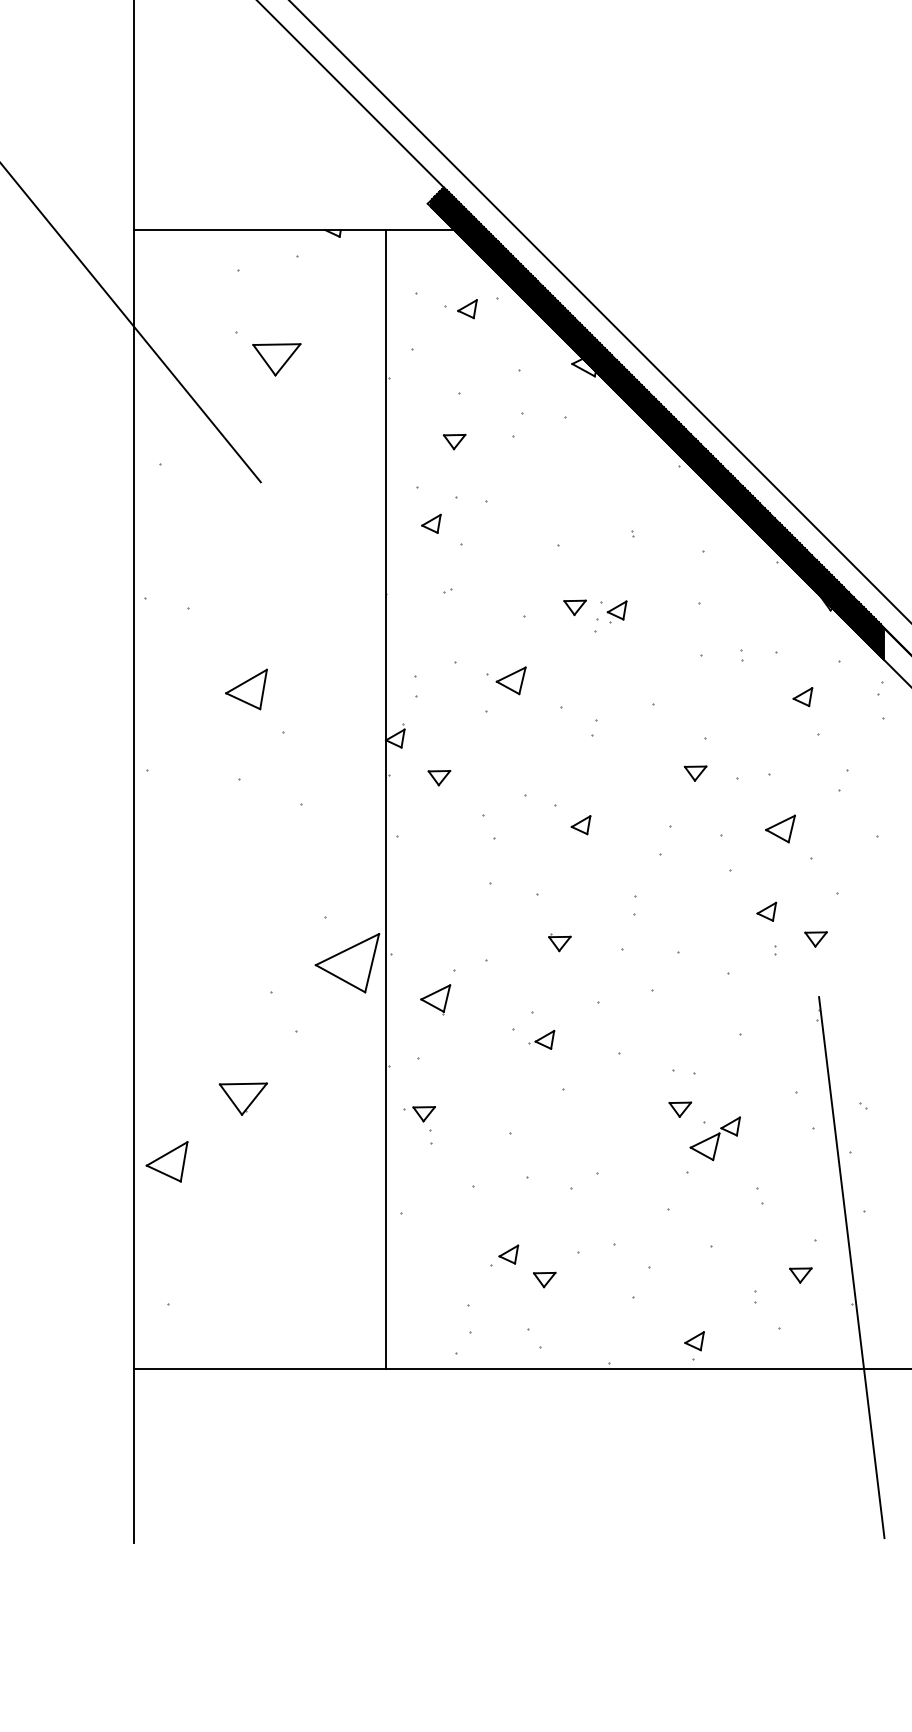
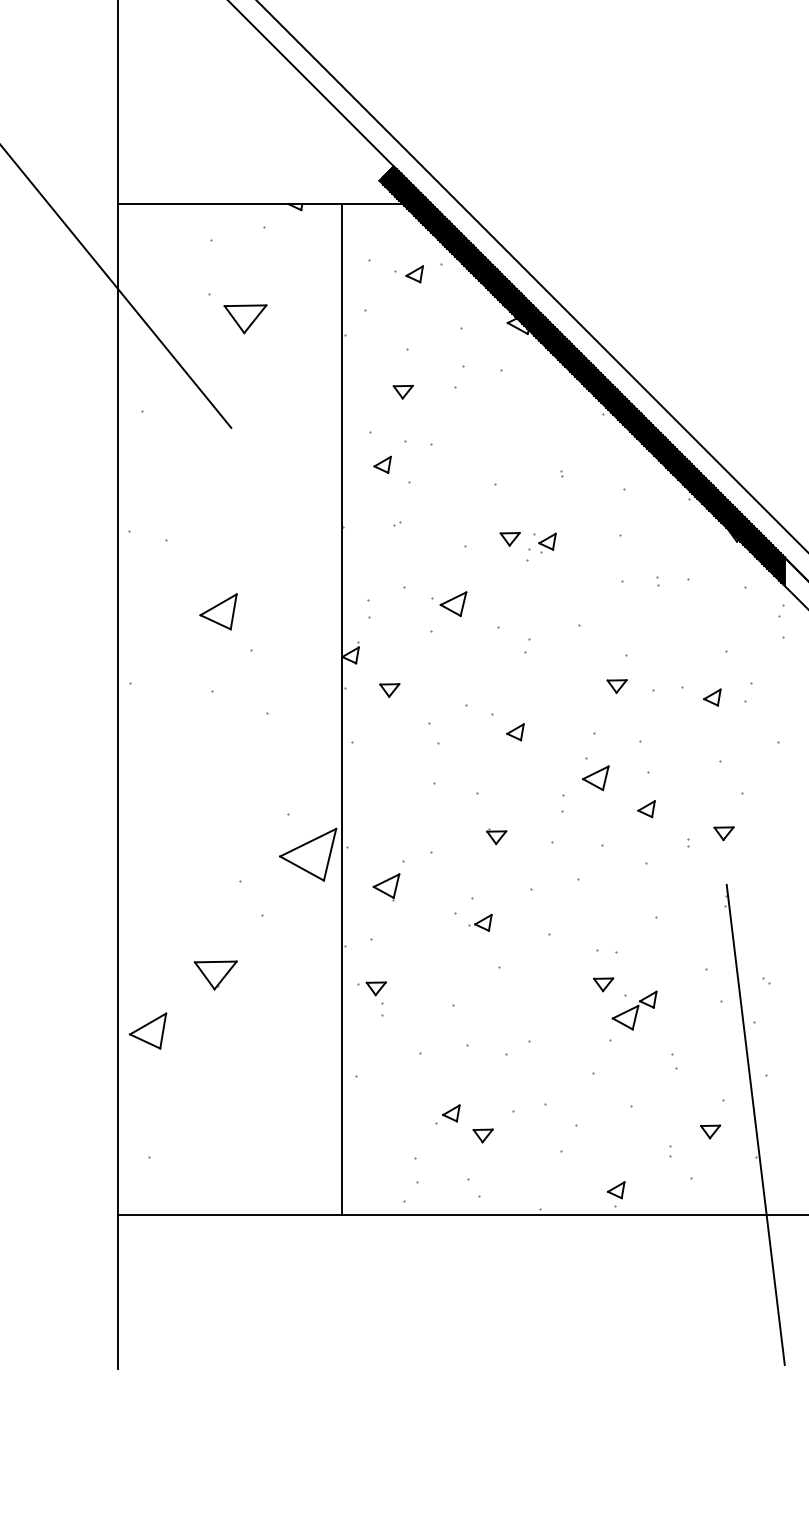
part: (802, 697) -> (712, 697), moved
part: (780, 828) -> (595, 777), moved
part: (766, 911) -> (646, 808), moved

